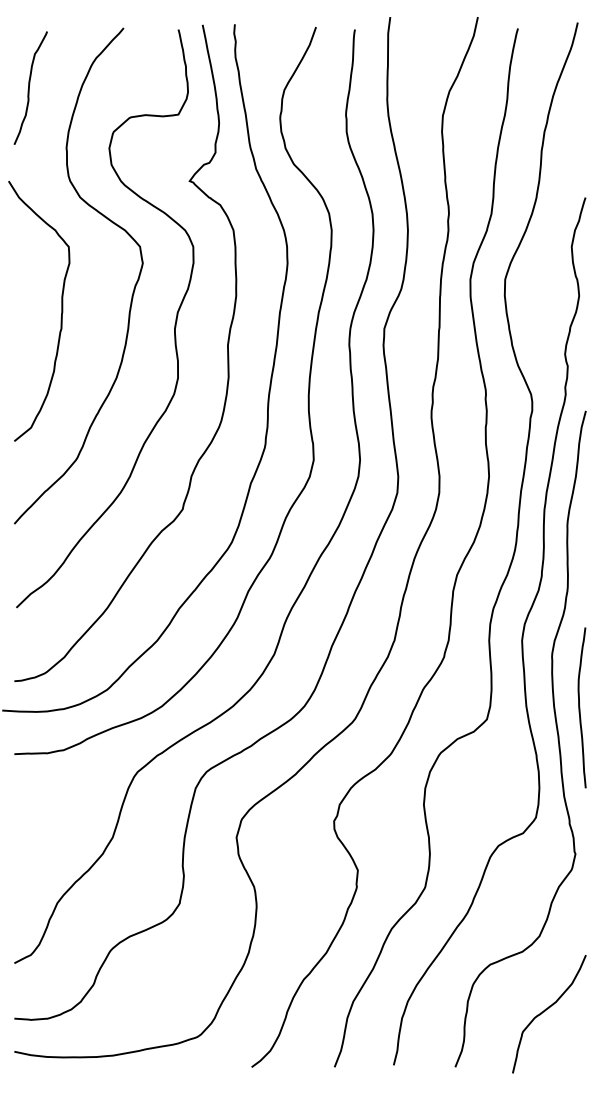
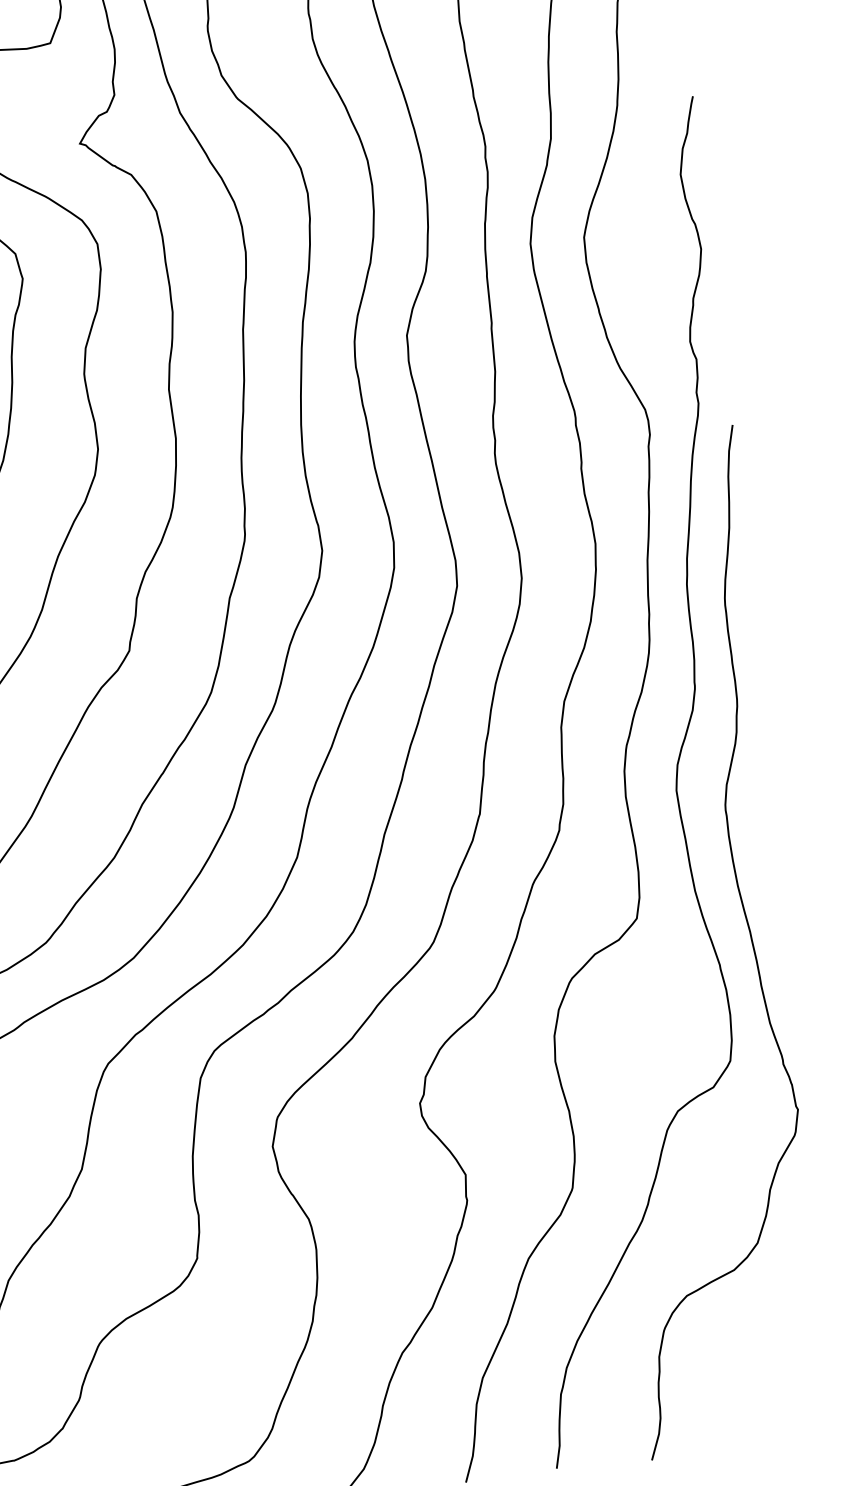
curve: (580, 707) -> (778, 882), removed
curve: (546, 1010) -> (782, 1356), removed

